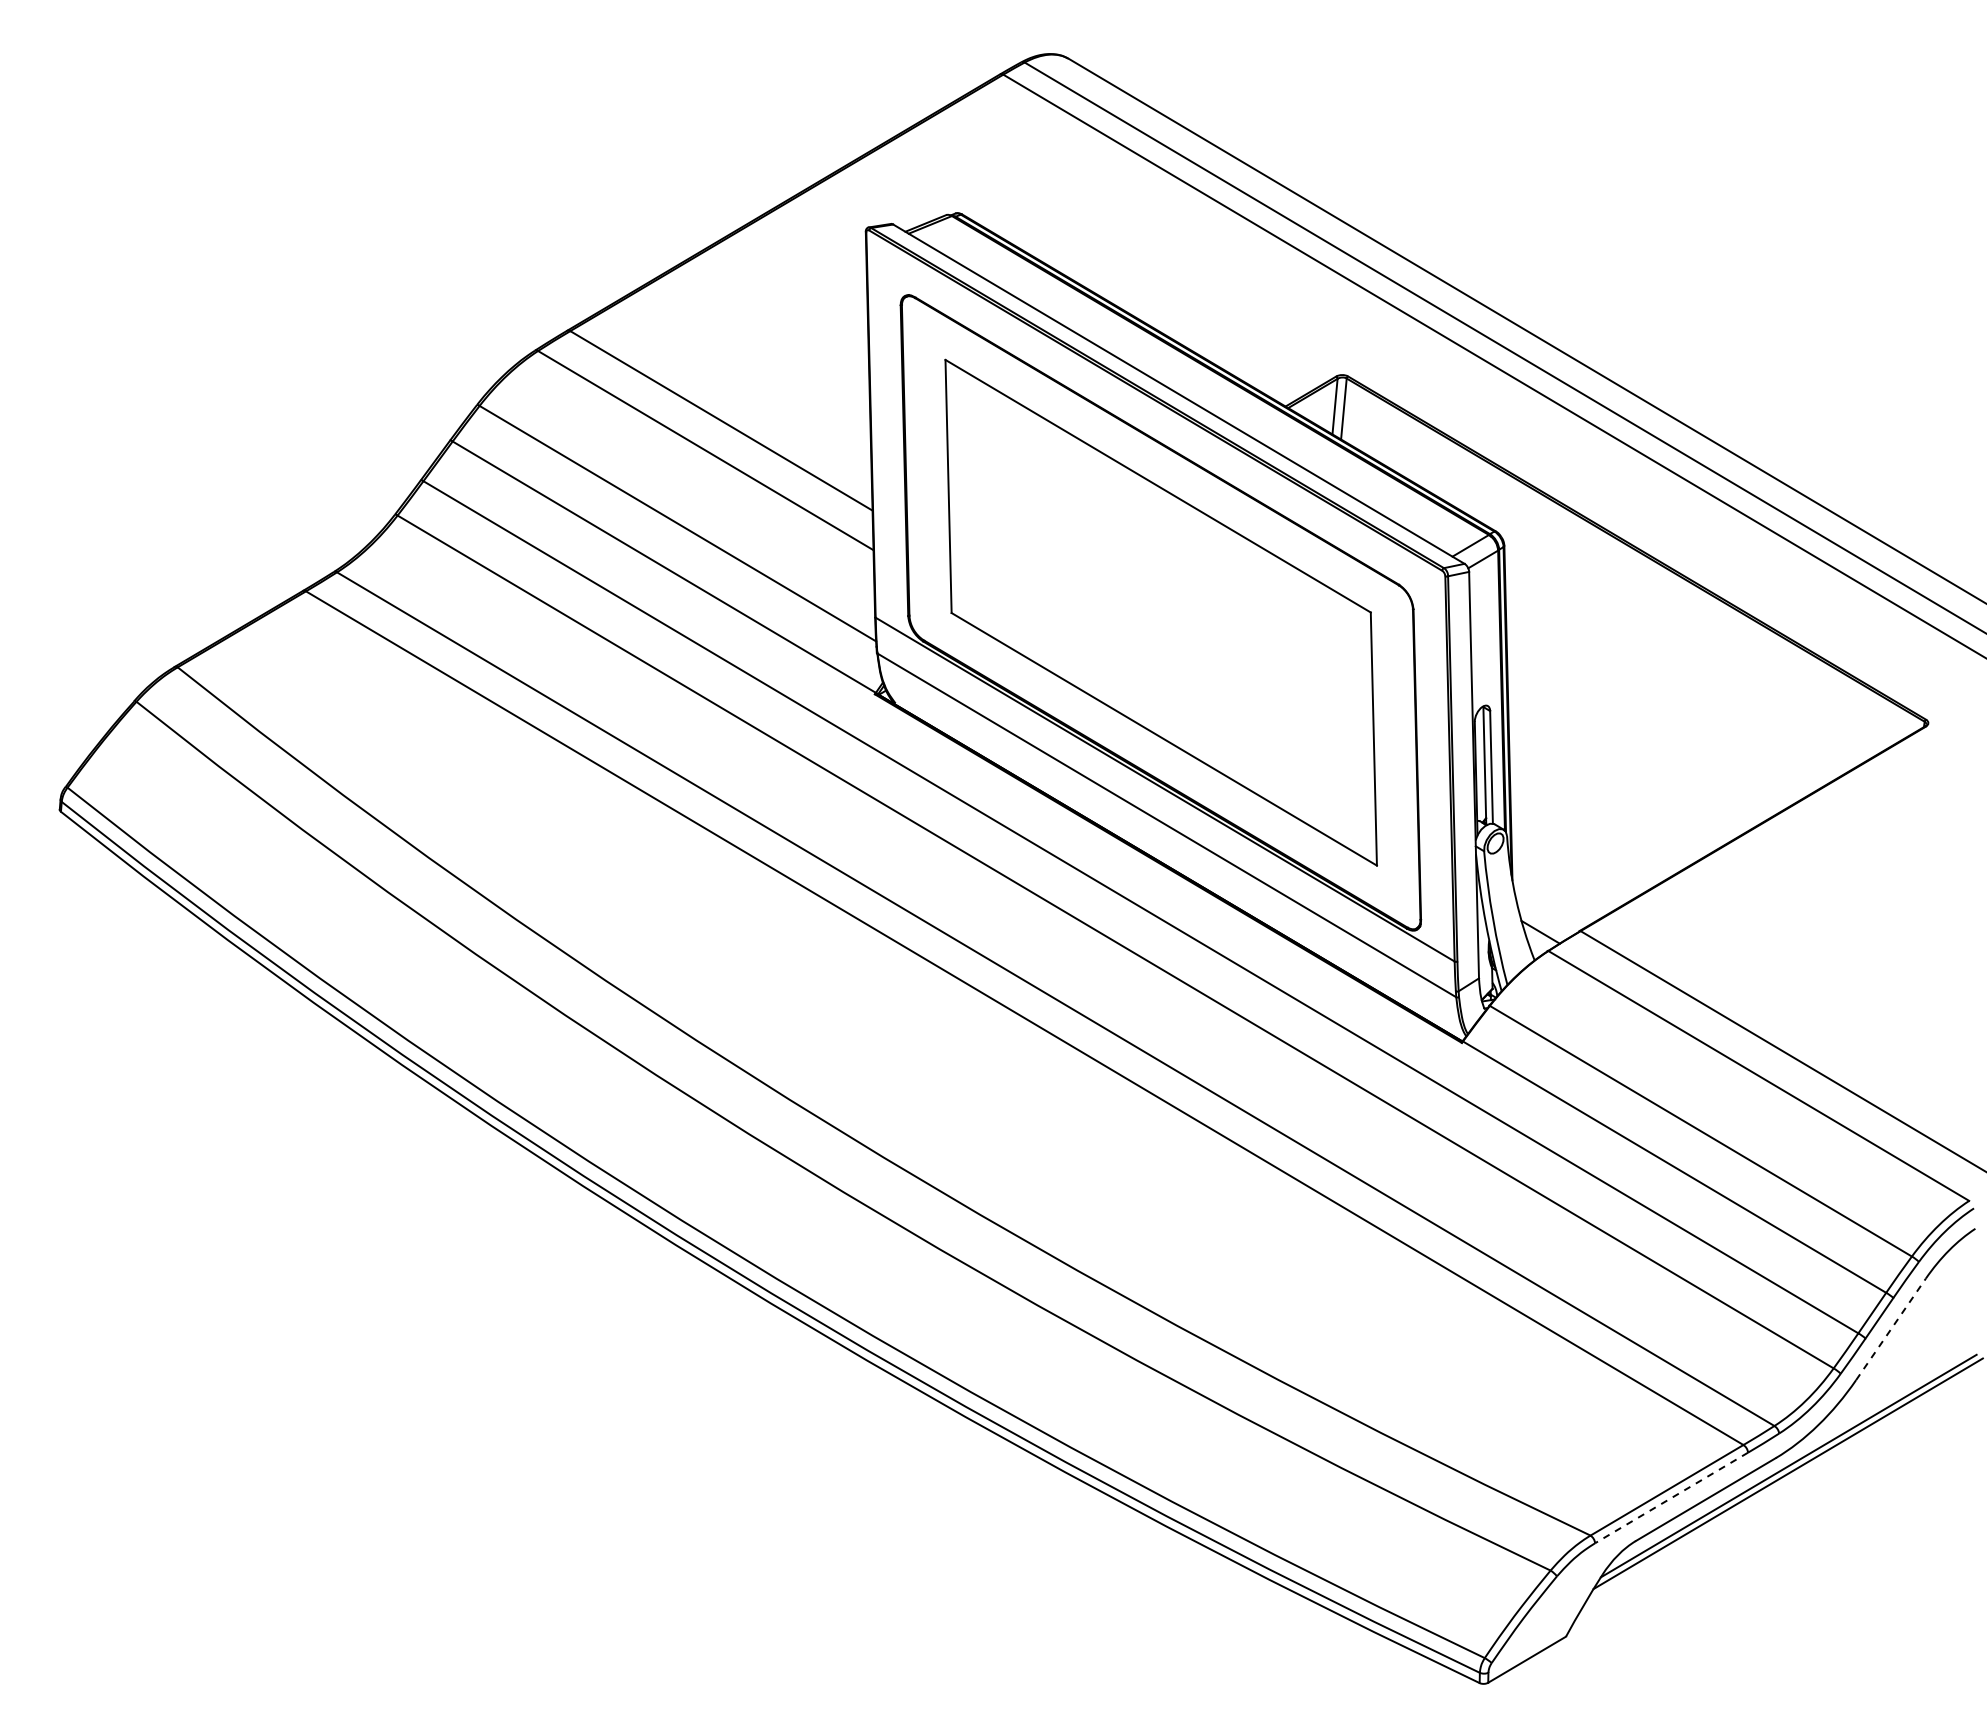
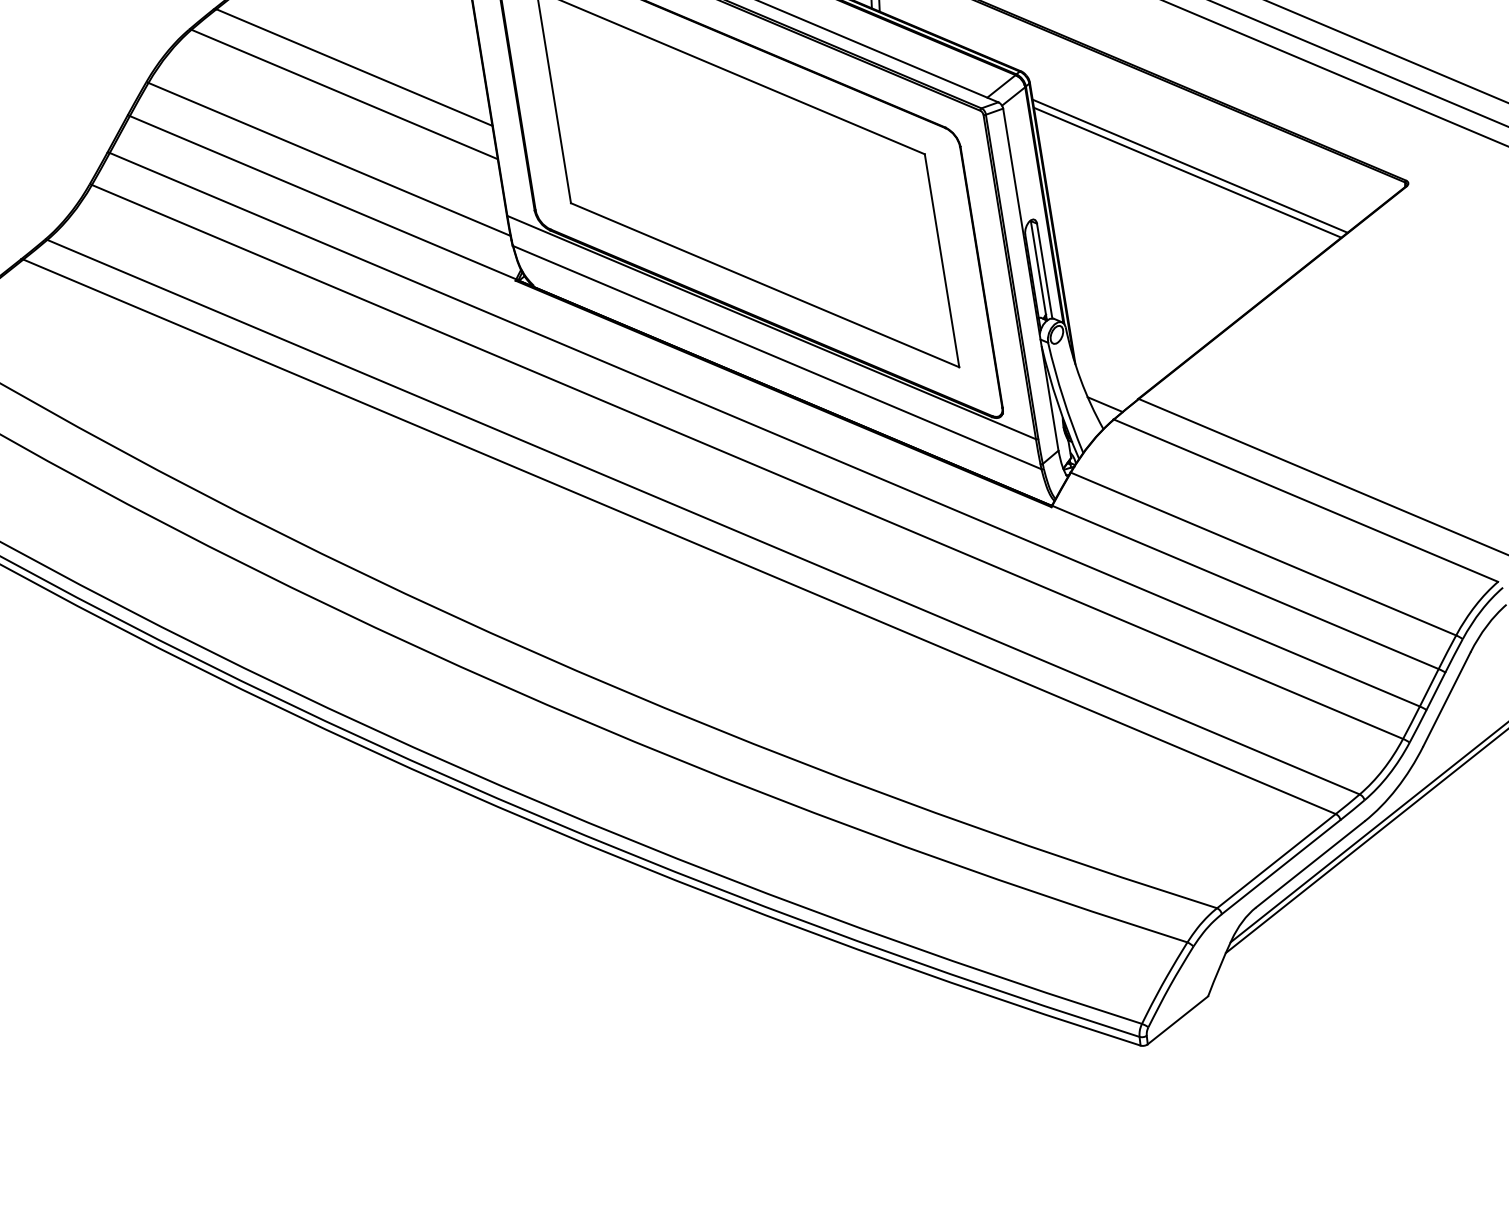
line: (1676, 668) -> (1189, 166), added
line: (1673, 675) -> (1187, 172), added
line: (1891, 1329) -> (1447, 699), dashed -> solid
line: (1671, 1497) -> (1281, 866), dashed -> solid

